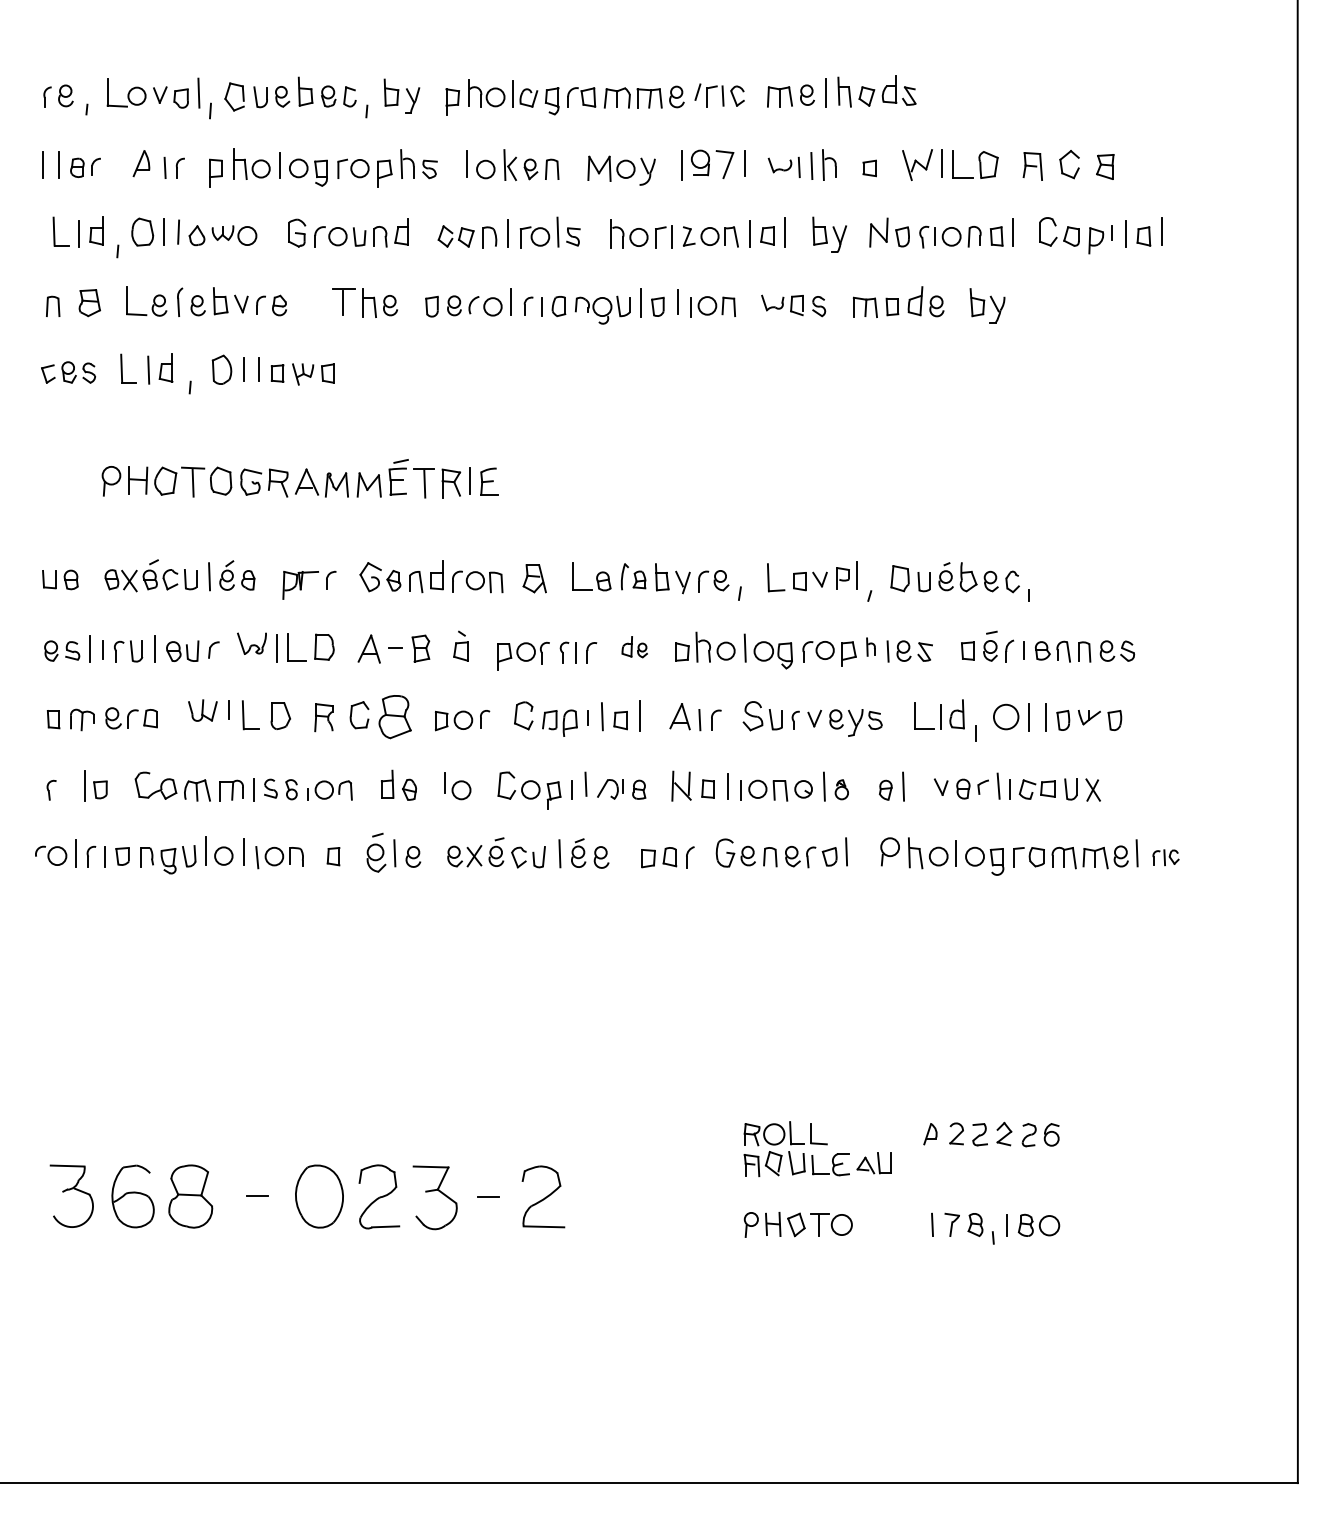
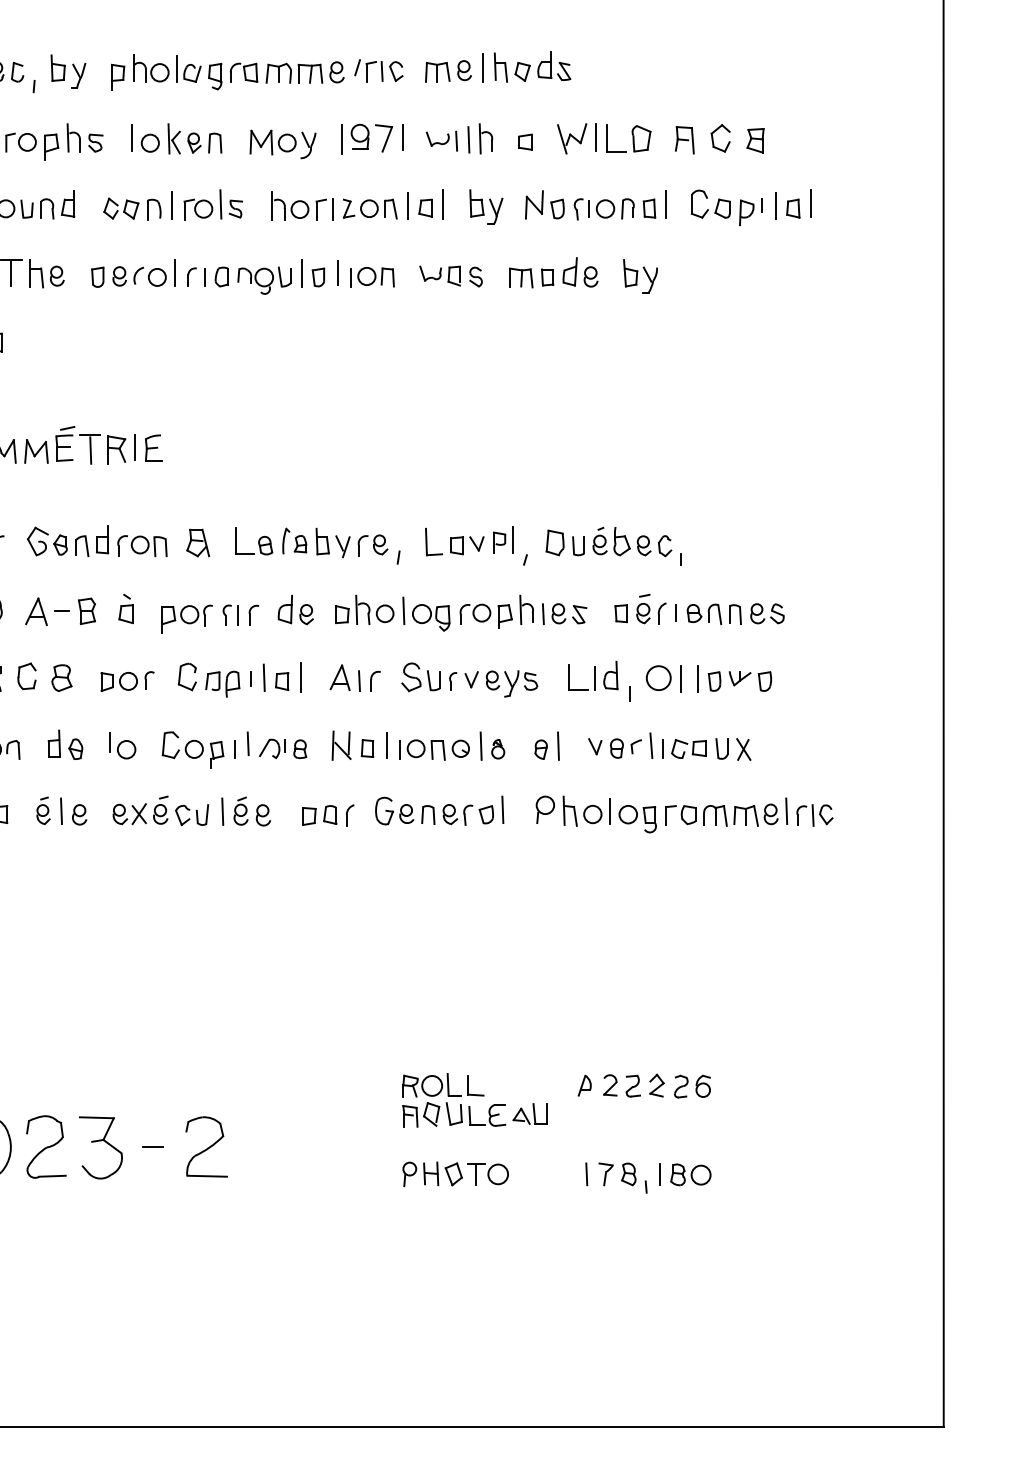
part: (634, 646) -> (295, 609), size x1.43
part: (870, 646) -> (526, 609), size x1.67
part: (395, 716) -> (62, 677), size x0.62
part: (376, 852) -> (43, 810), size x0.71
part: (1165, 857) -> (814, 815), size x1.43

